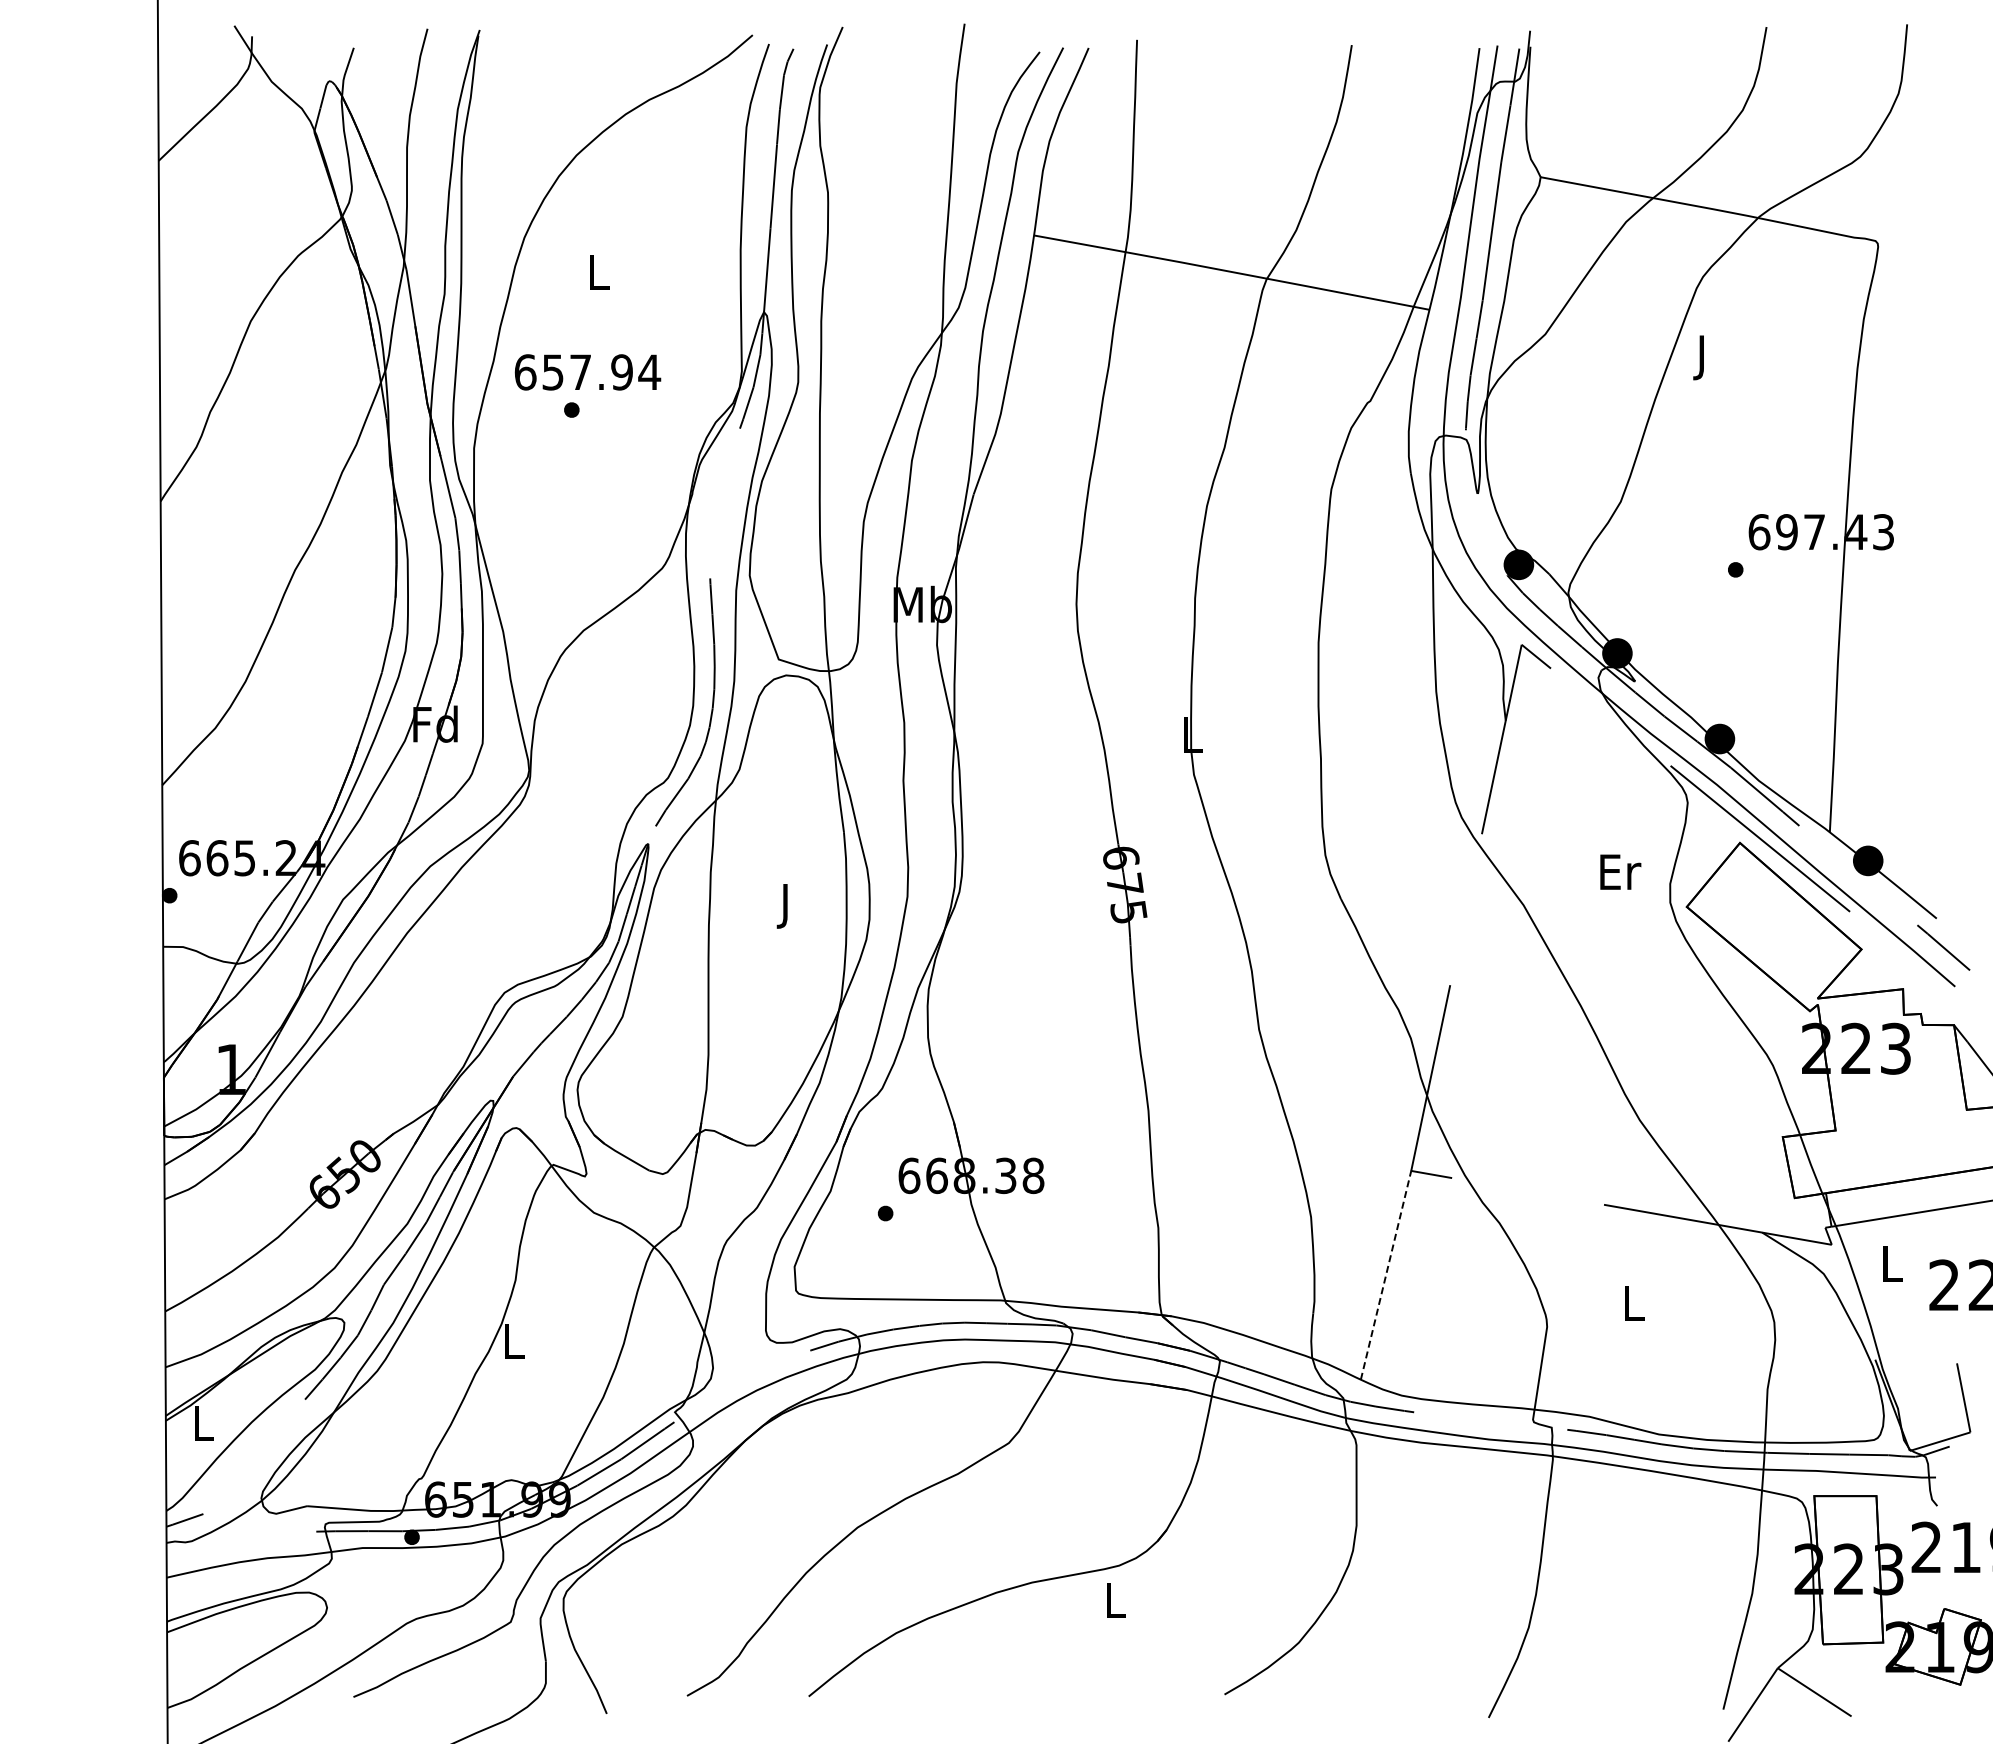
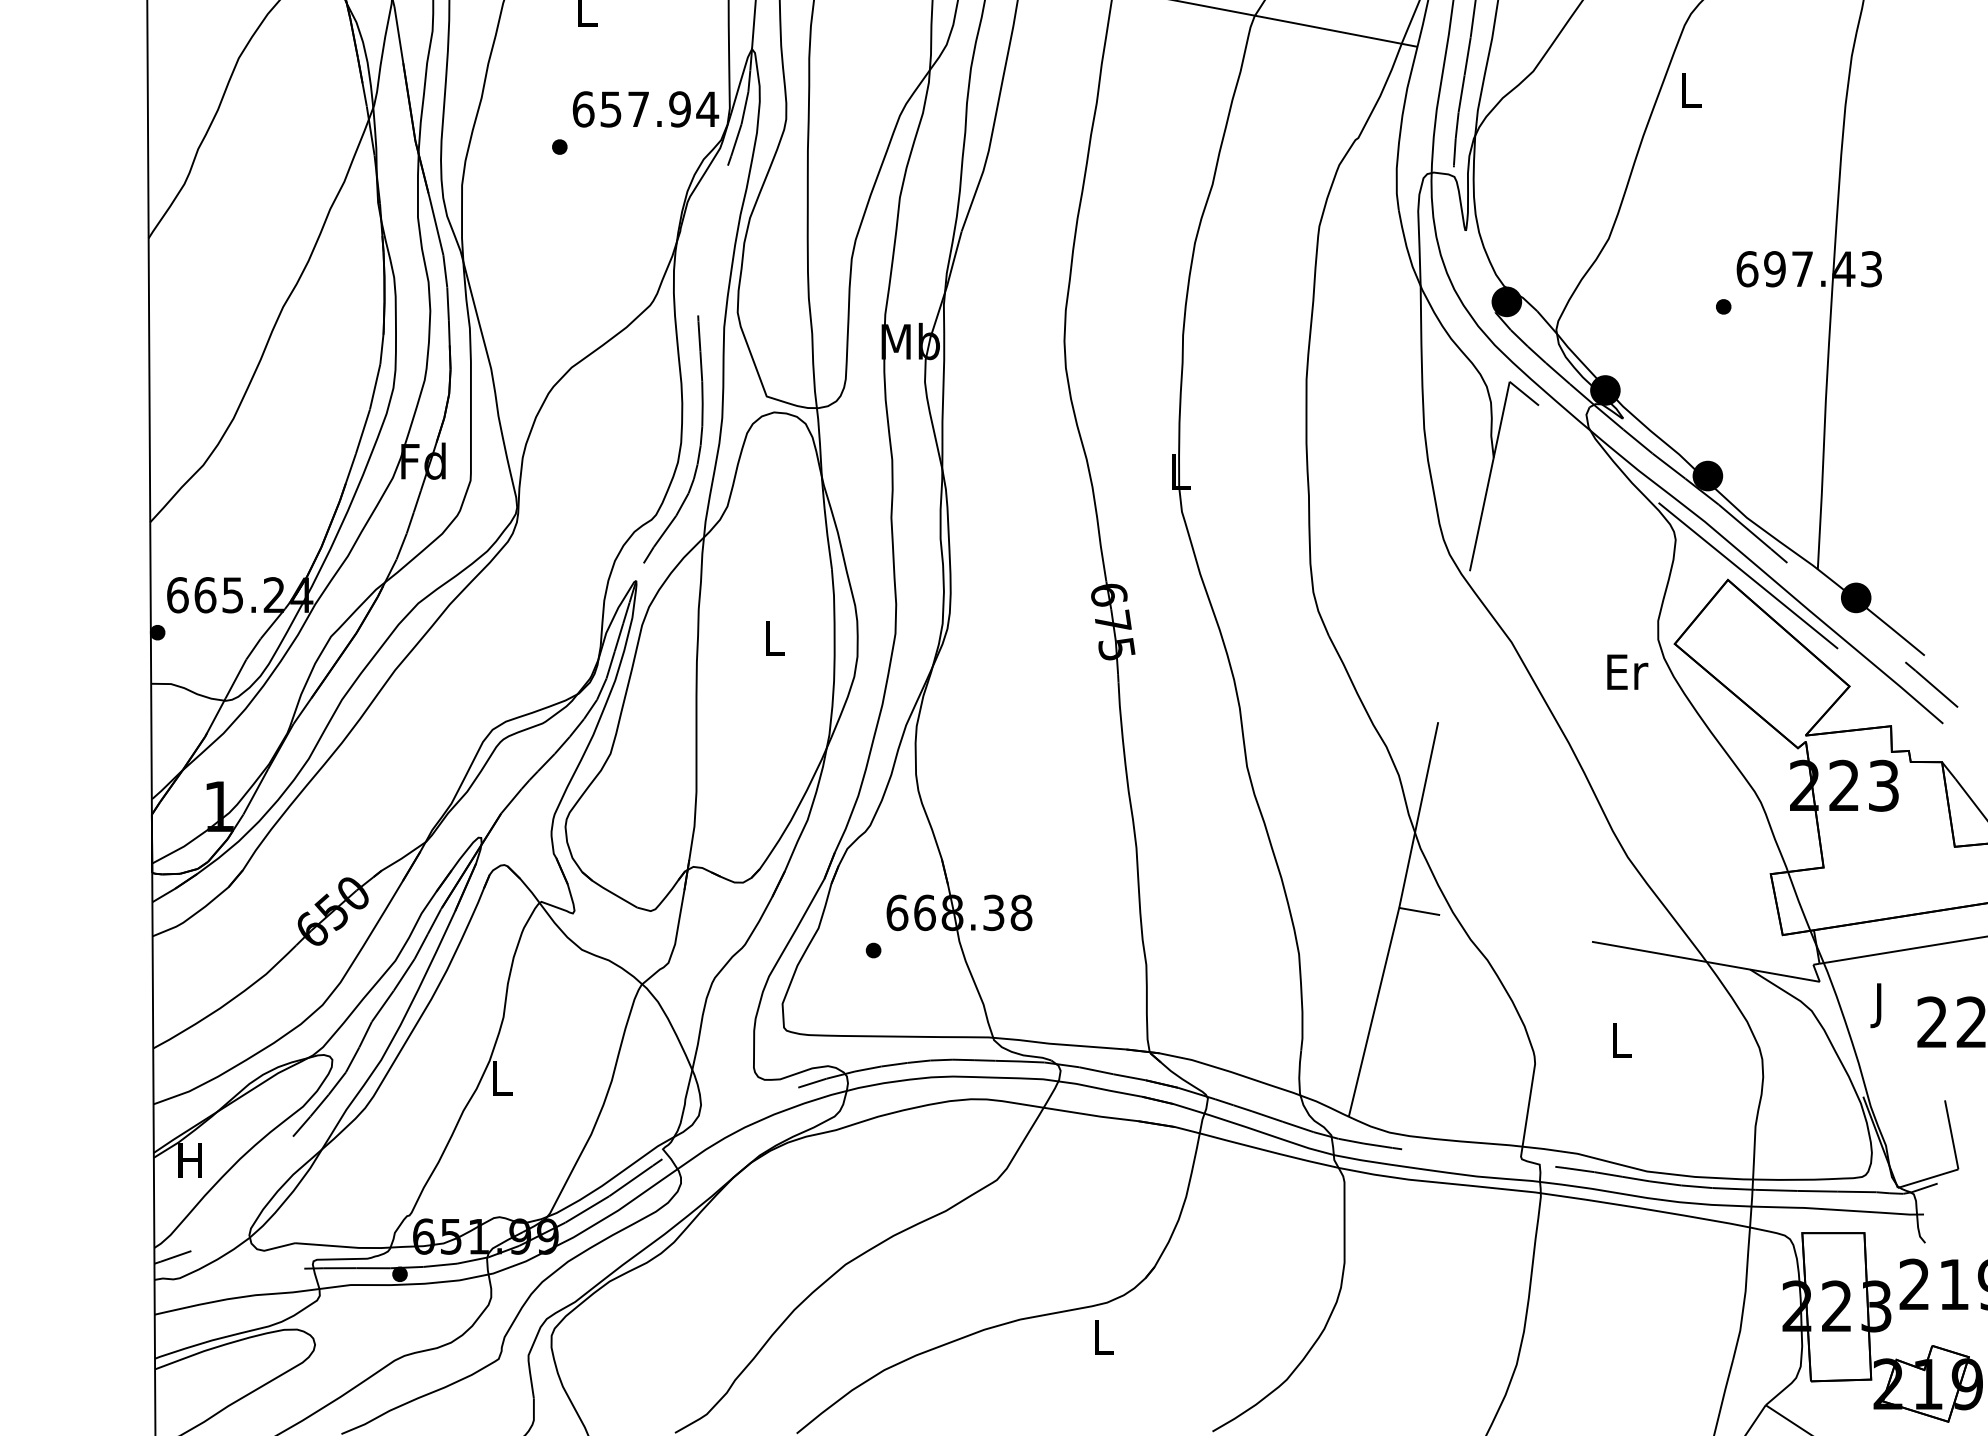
text: (1703, 357) -> (1691, 94), J -> L
text: (587, 372) -> (645, 109), moved
text: (1620, 871) -> (1627, 671), moved
text: (786, 906) -> (774, 643), J -> L
text: (1892, 1268) -> (1880, 1005), L -> J
line: (1386, 1275) -> (1374, 1012), dashed -> solid
text: (201, 1423) -> (189, 1160), L -> H

